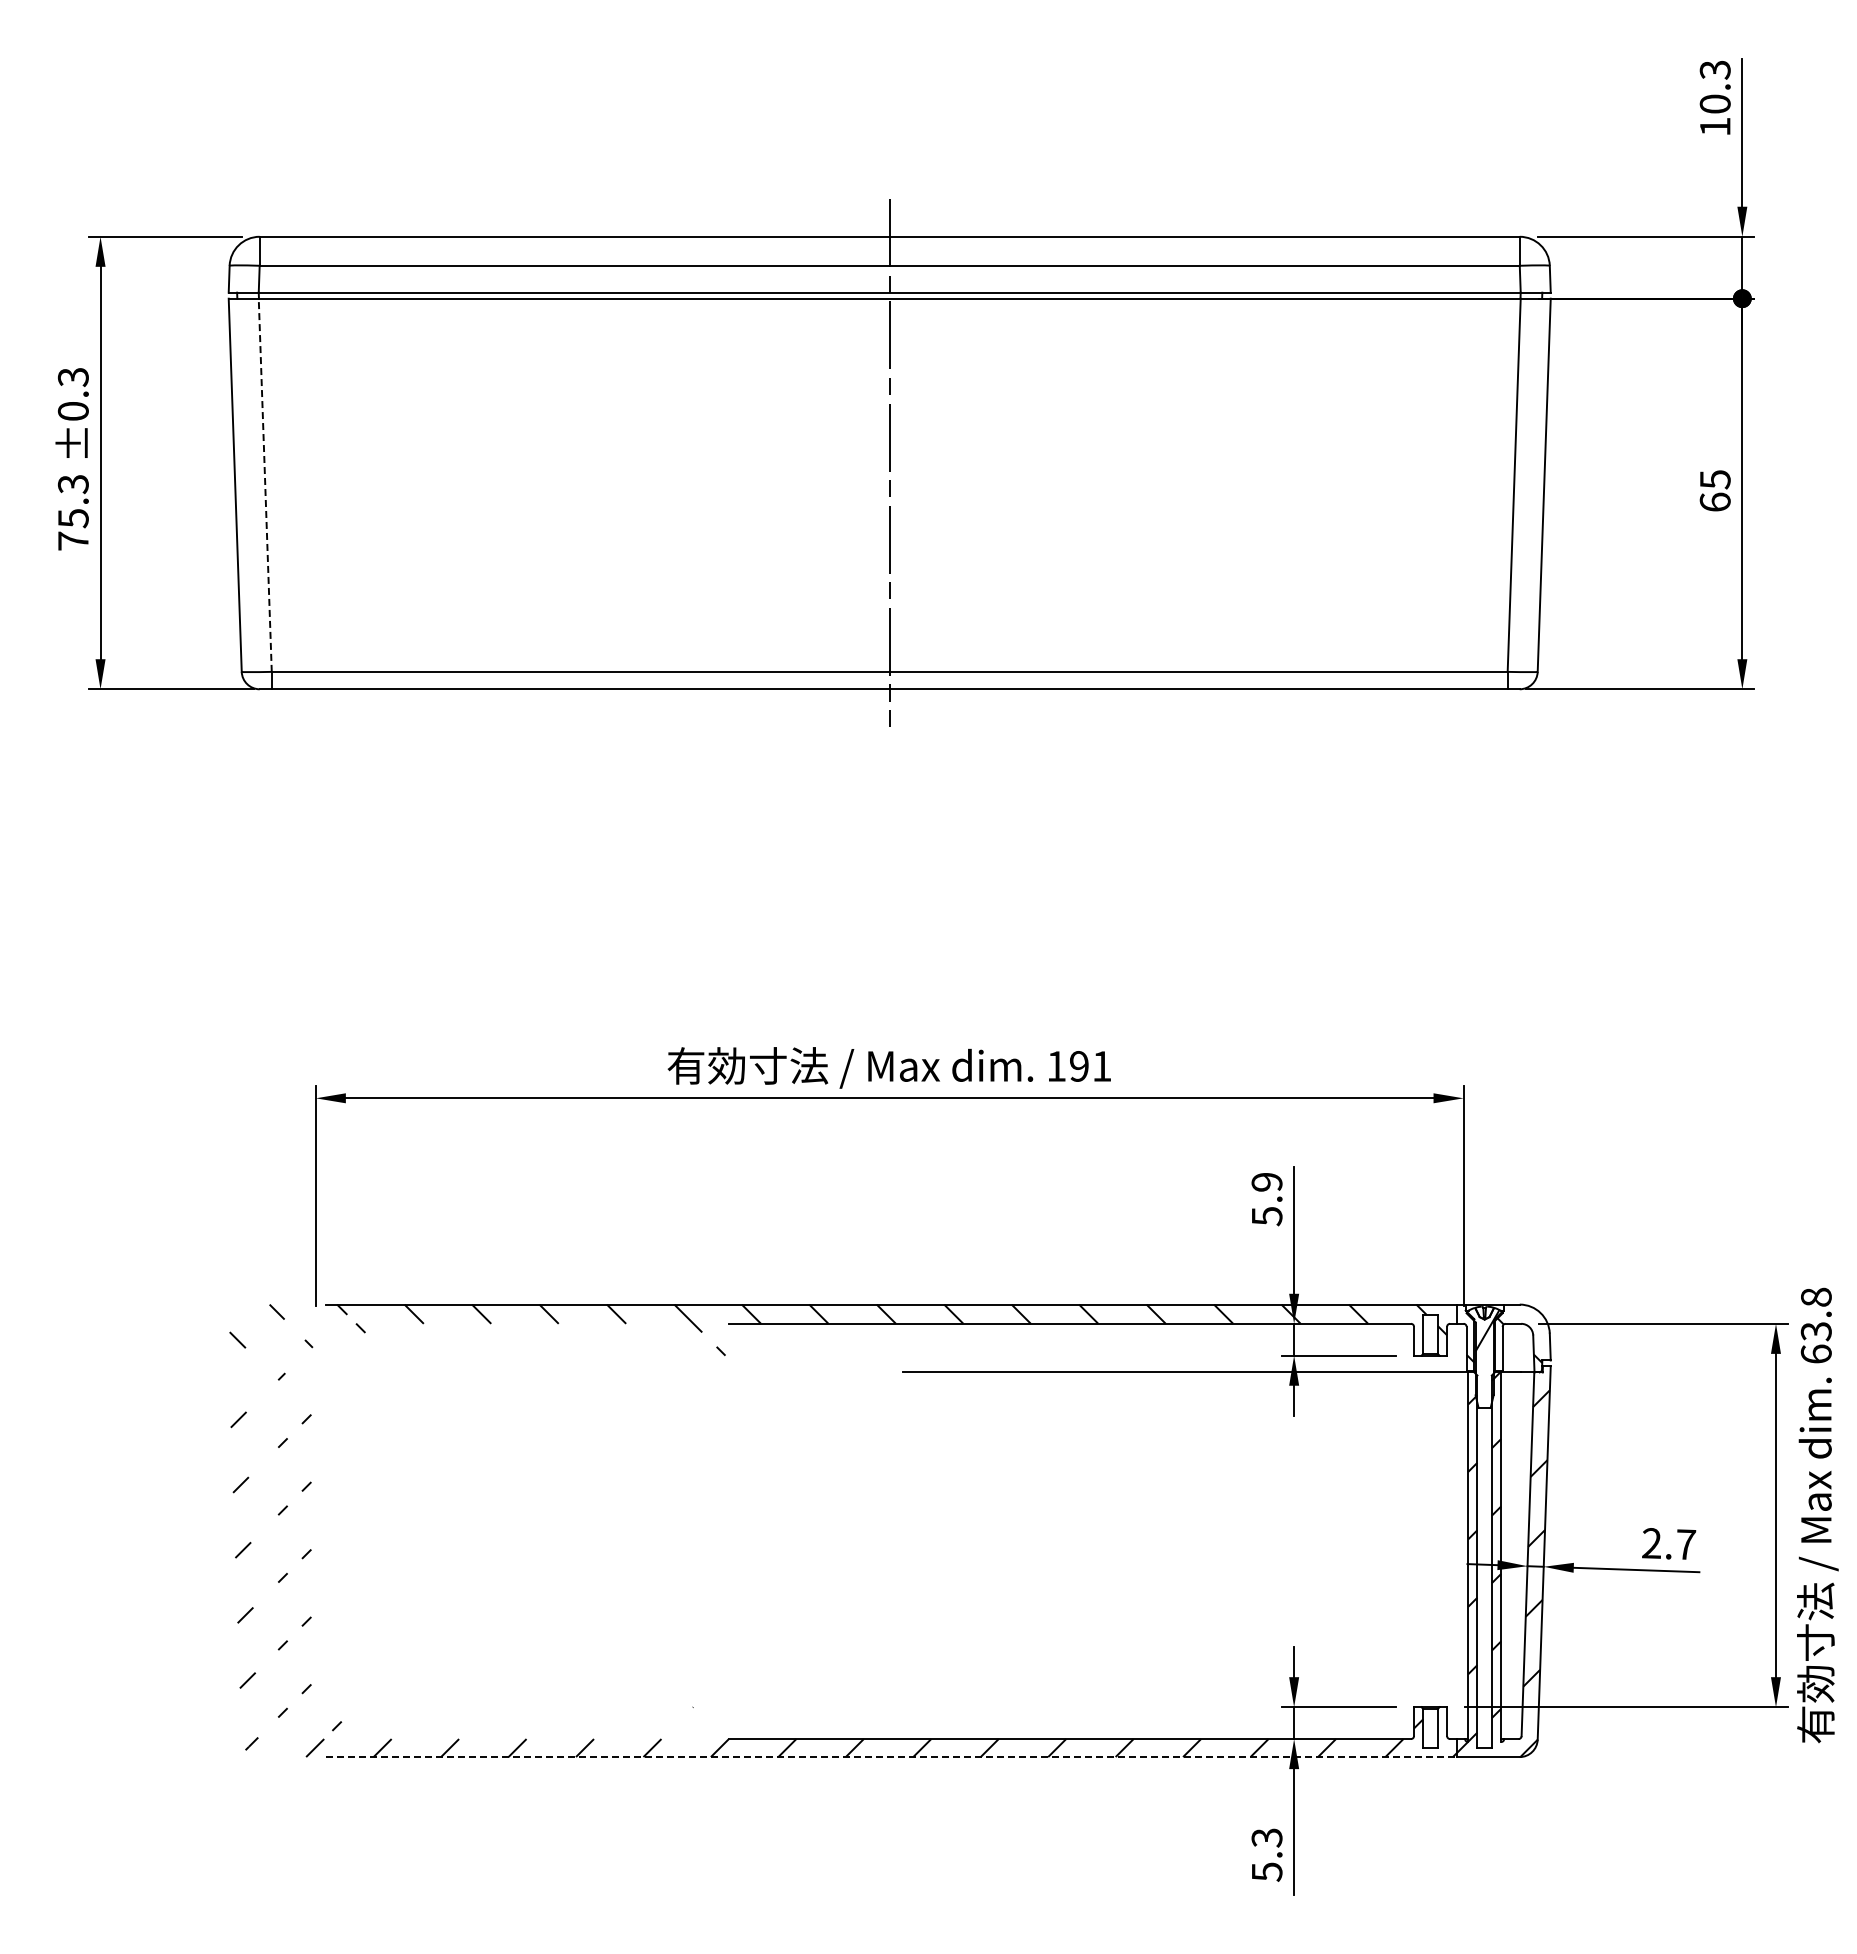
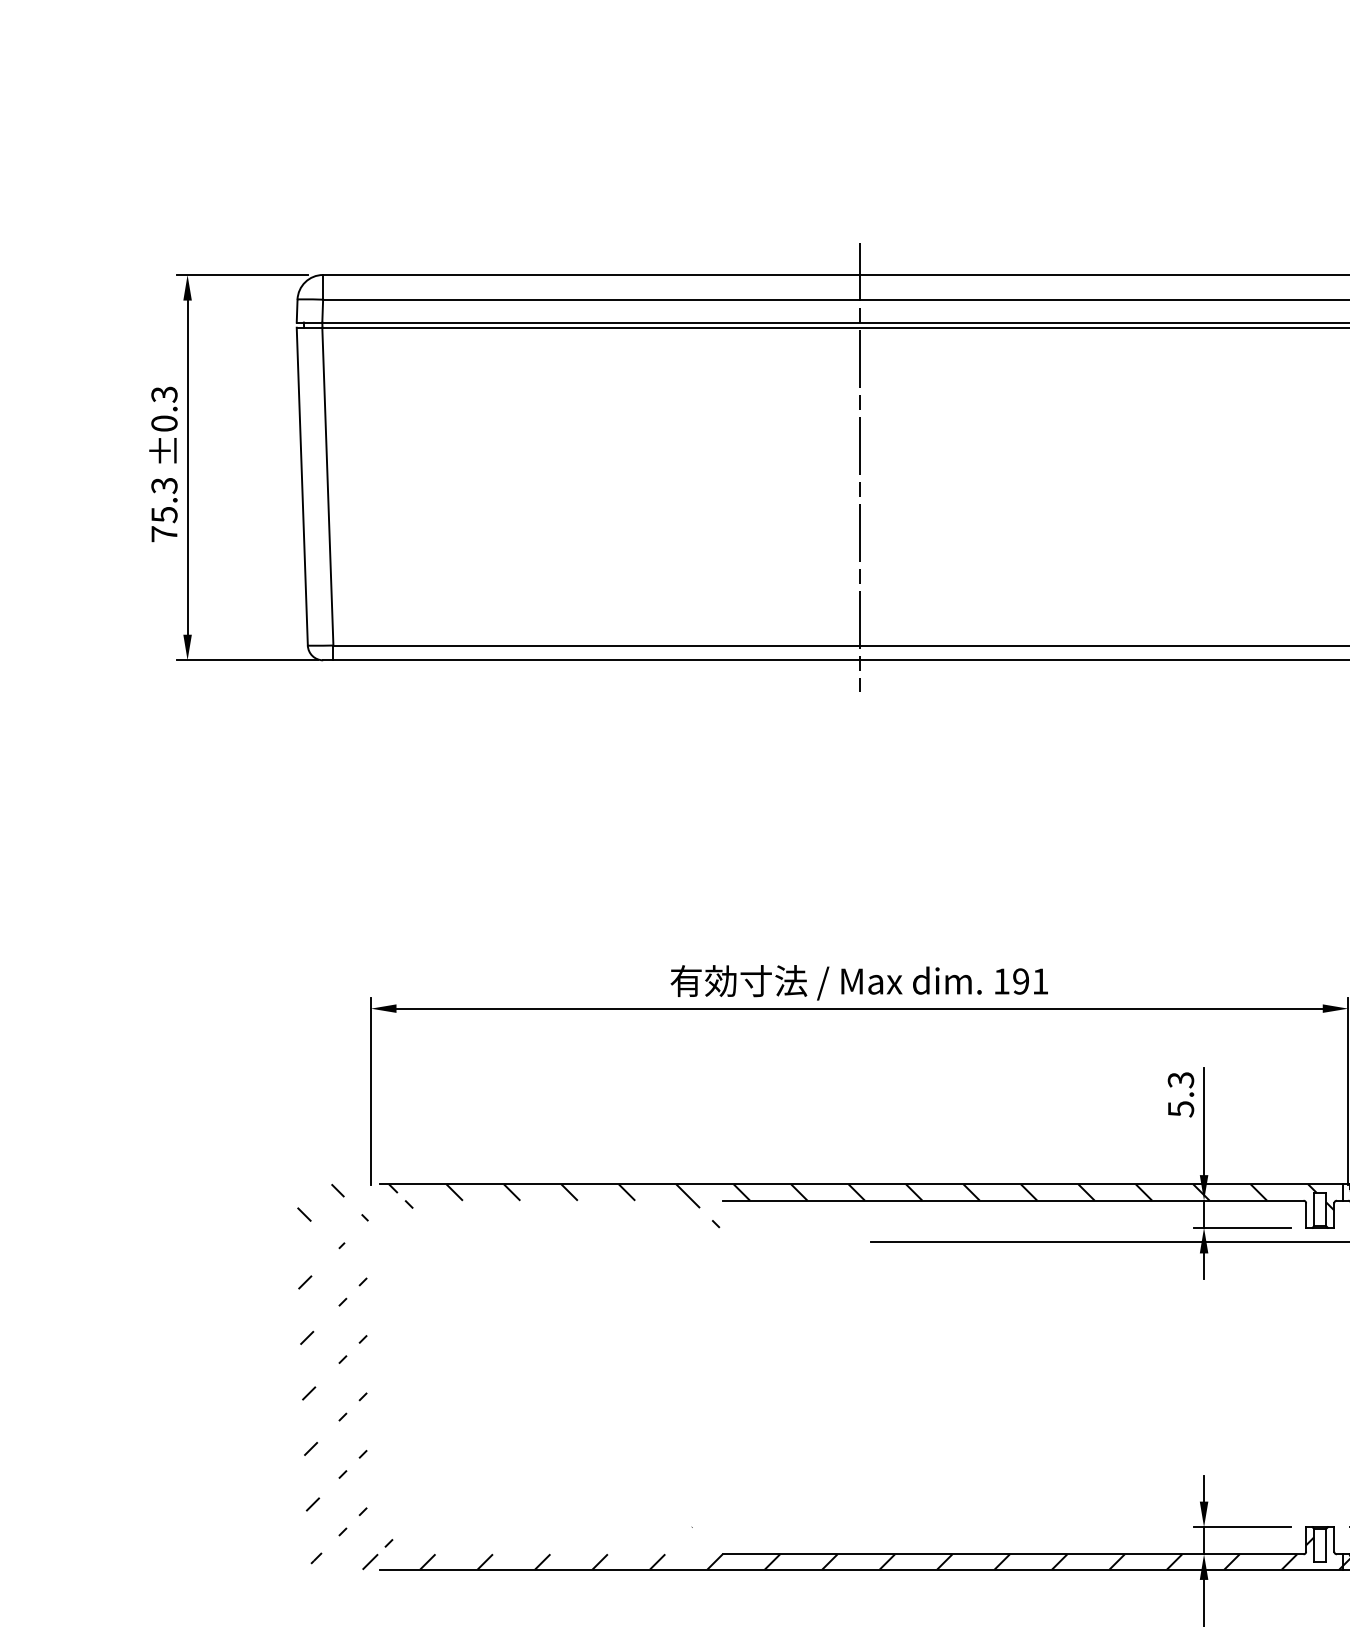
line: (265, 485) -> (328, 486), dashed -> solid
text: (1266, 1182) -> (1180, 1080), 5.9 -> 5.3
line: (891, 1757) -> (861, 1570), dashed -> solid

